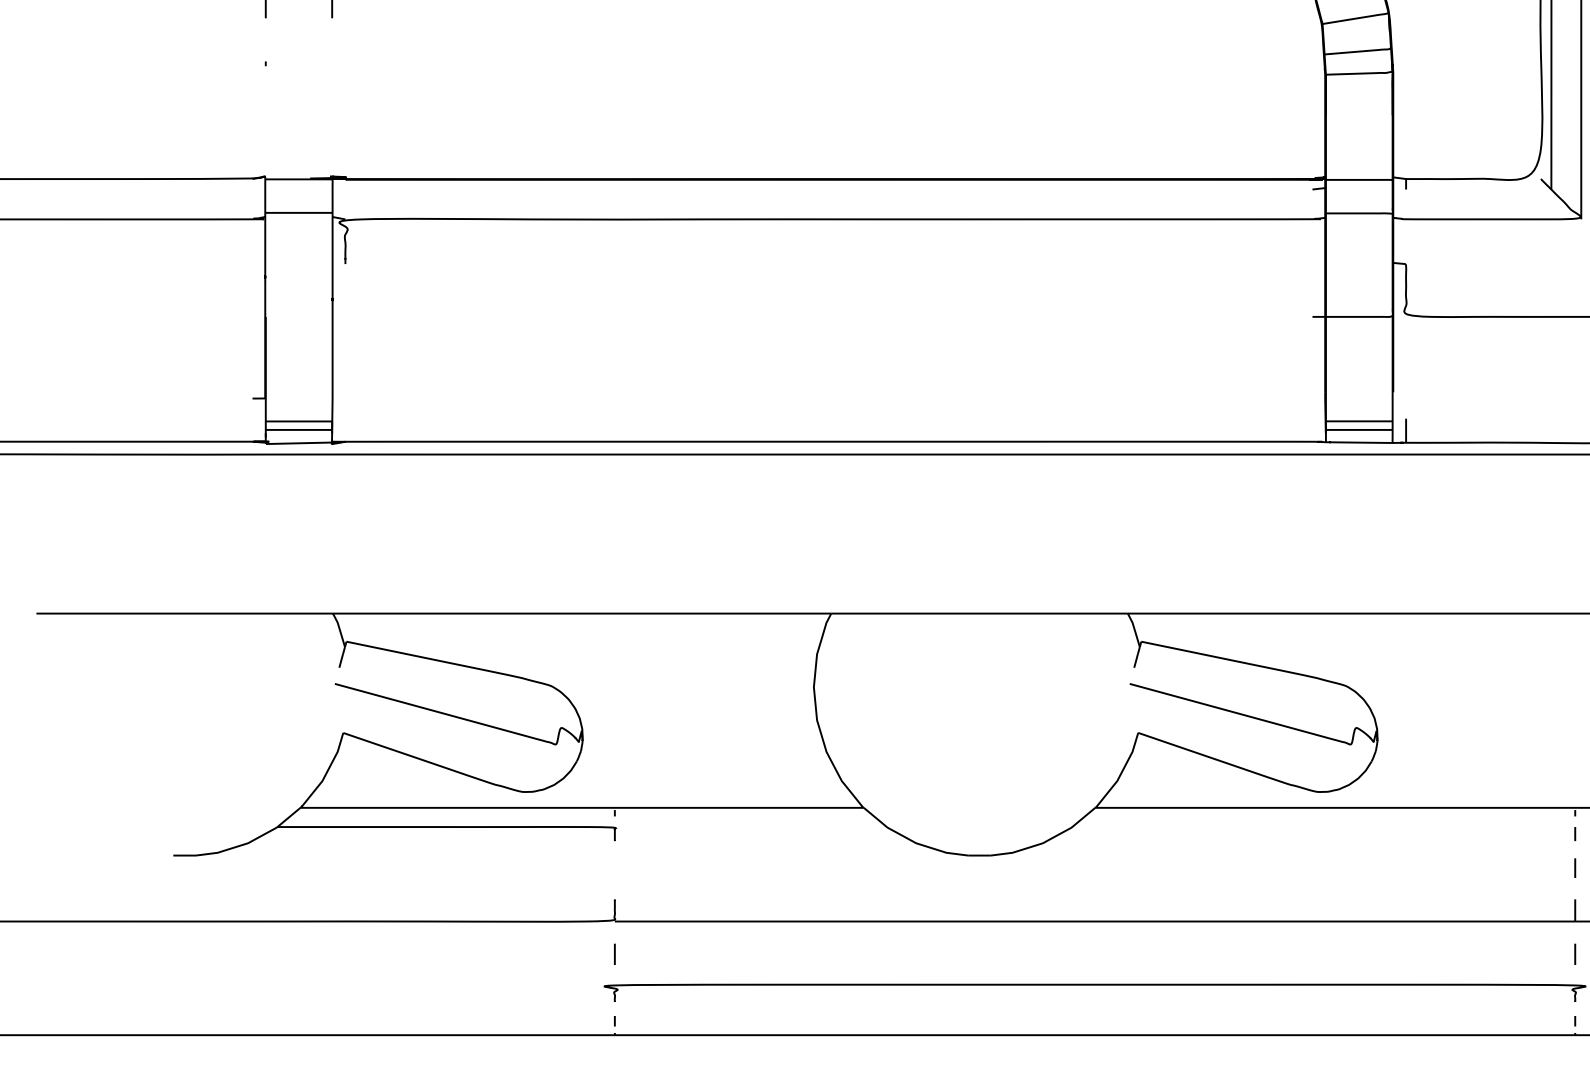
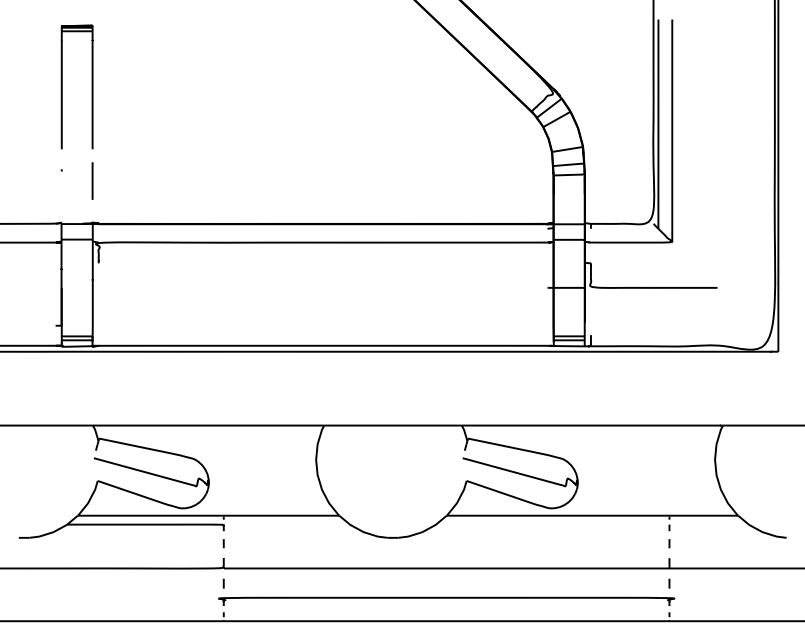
line: (331, 85) -> (92, 180), added
curve: (614, 867) -> (223, 543), added

